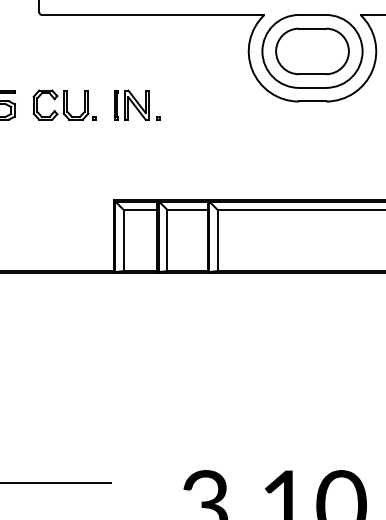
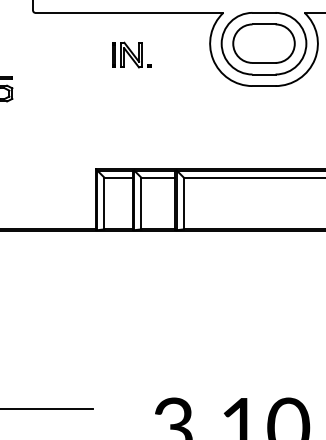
part: (64, 104) -> (54, 88), removed
part: (136, 104) -> (131, 54), moved

